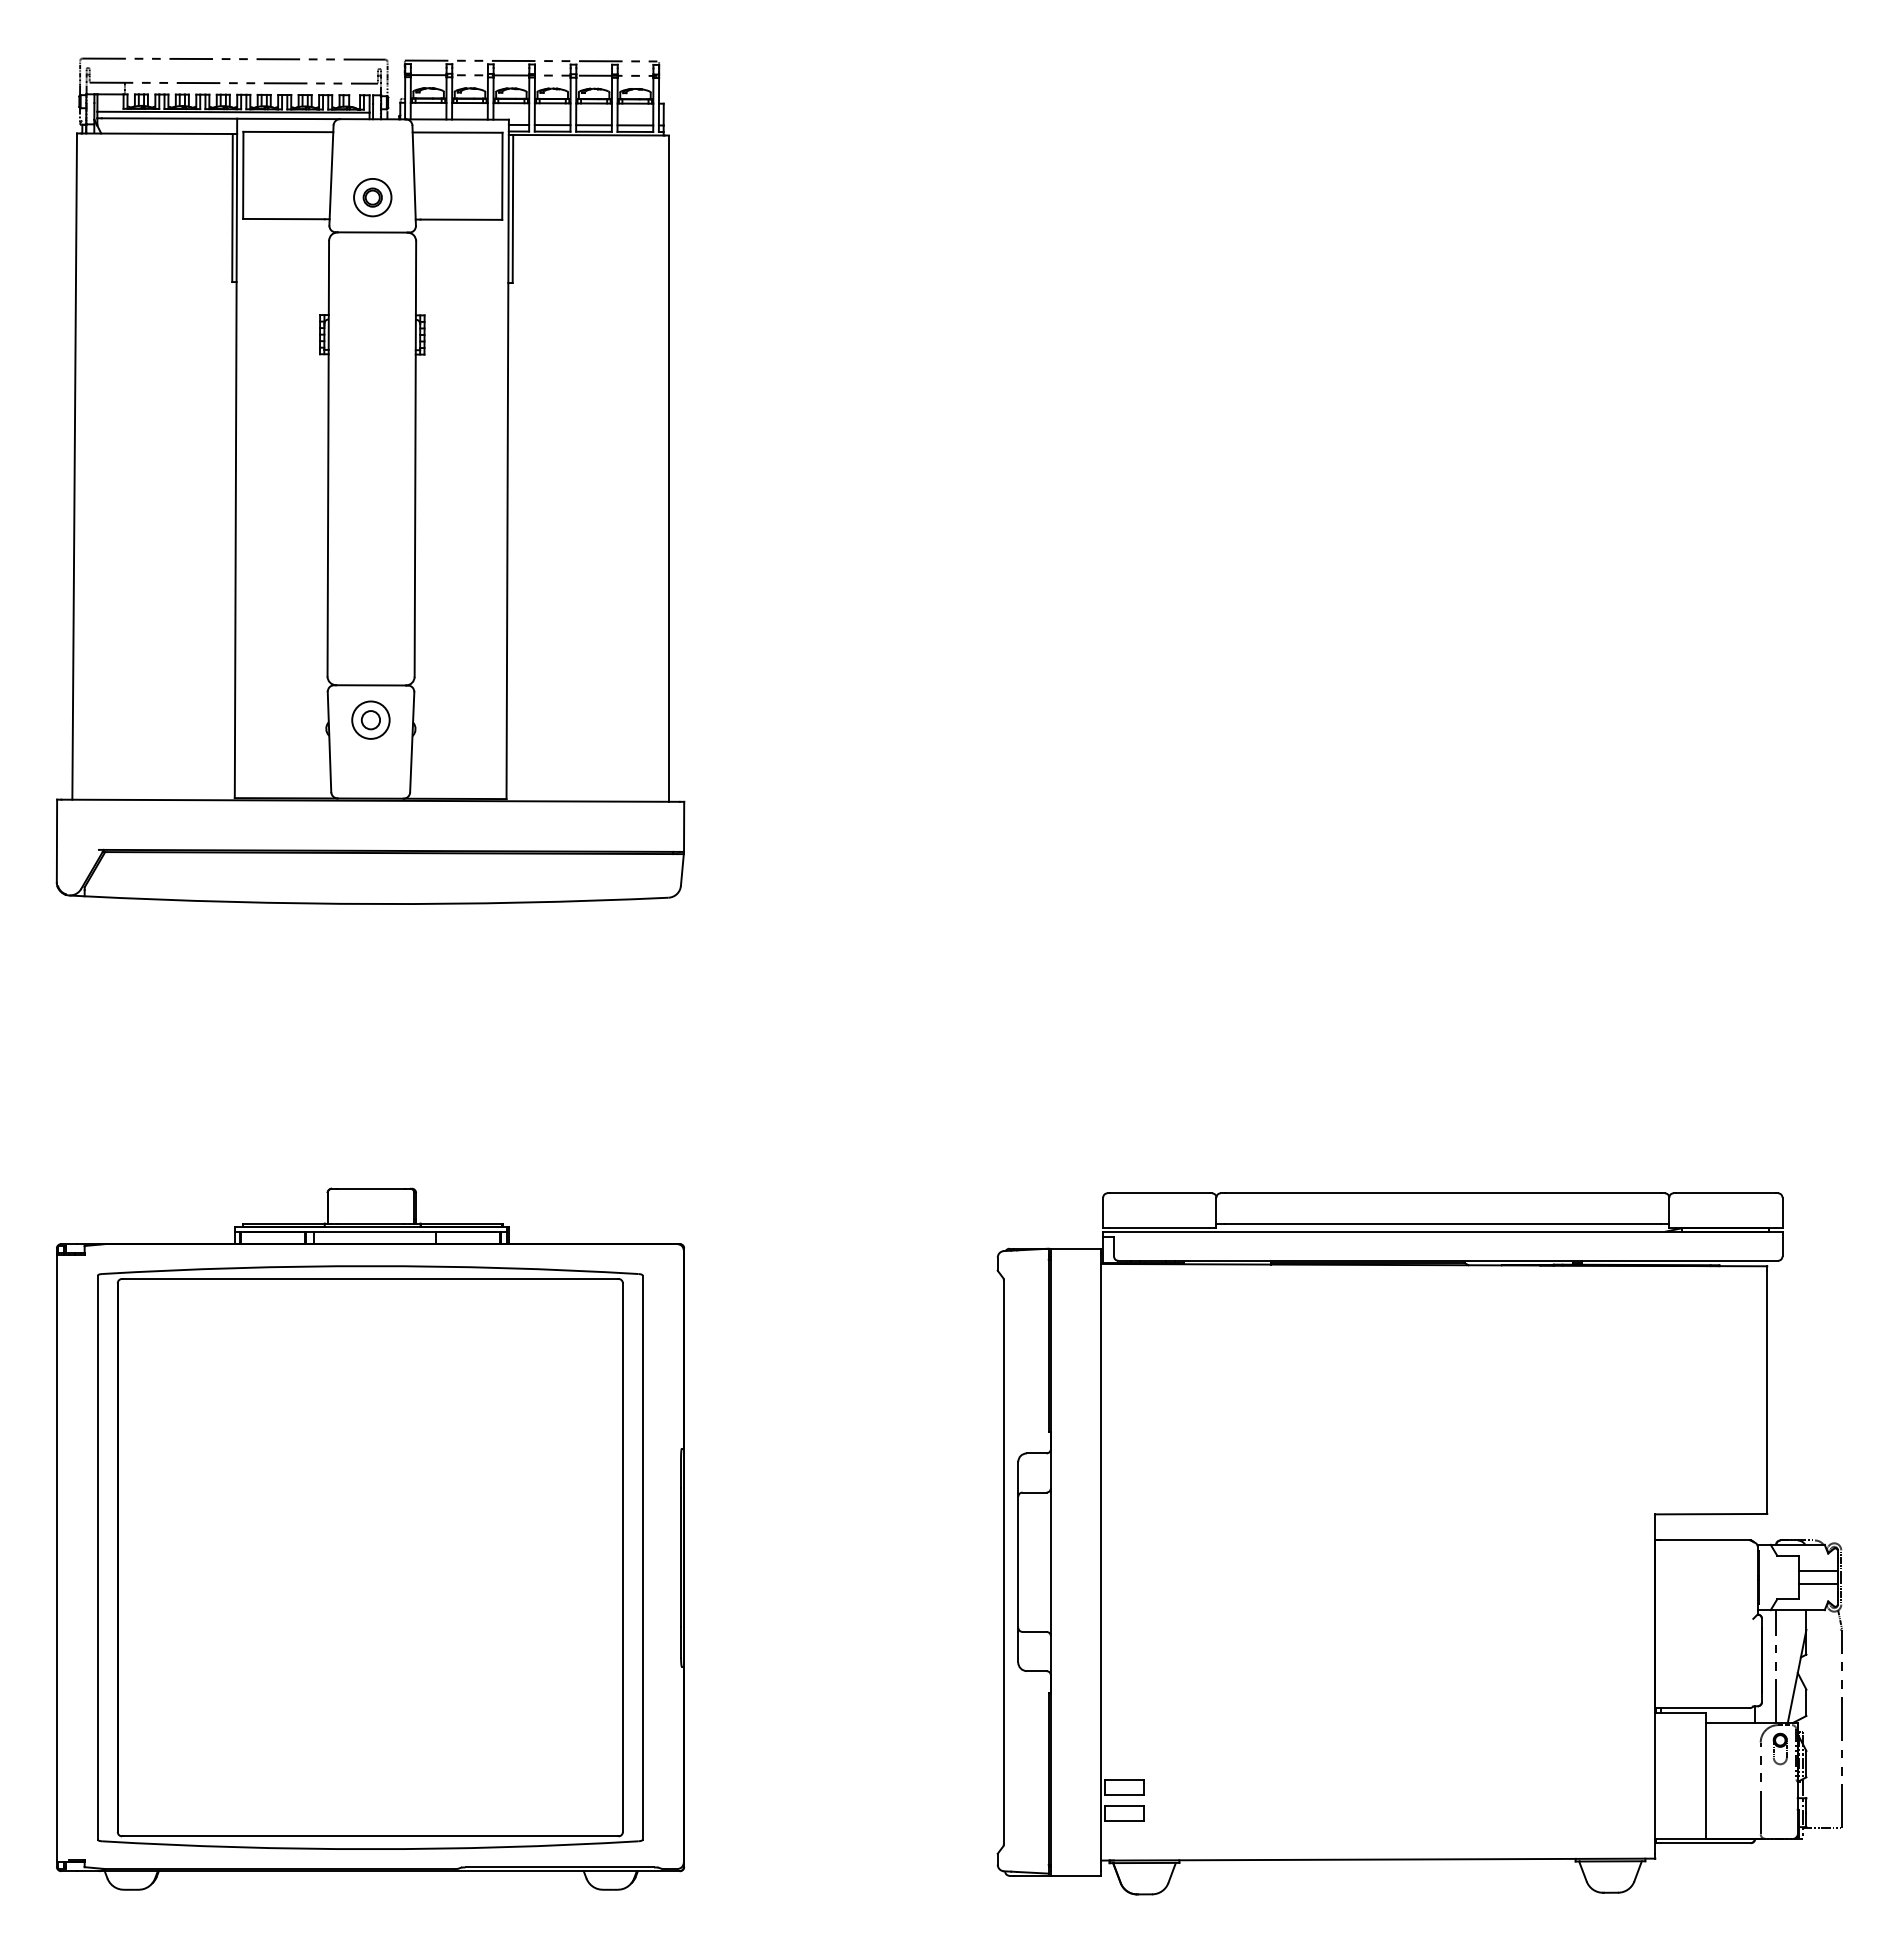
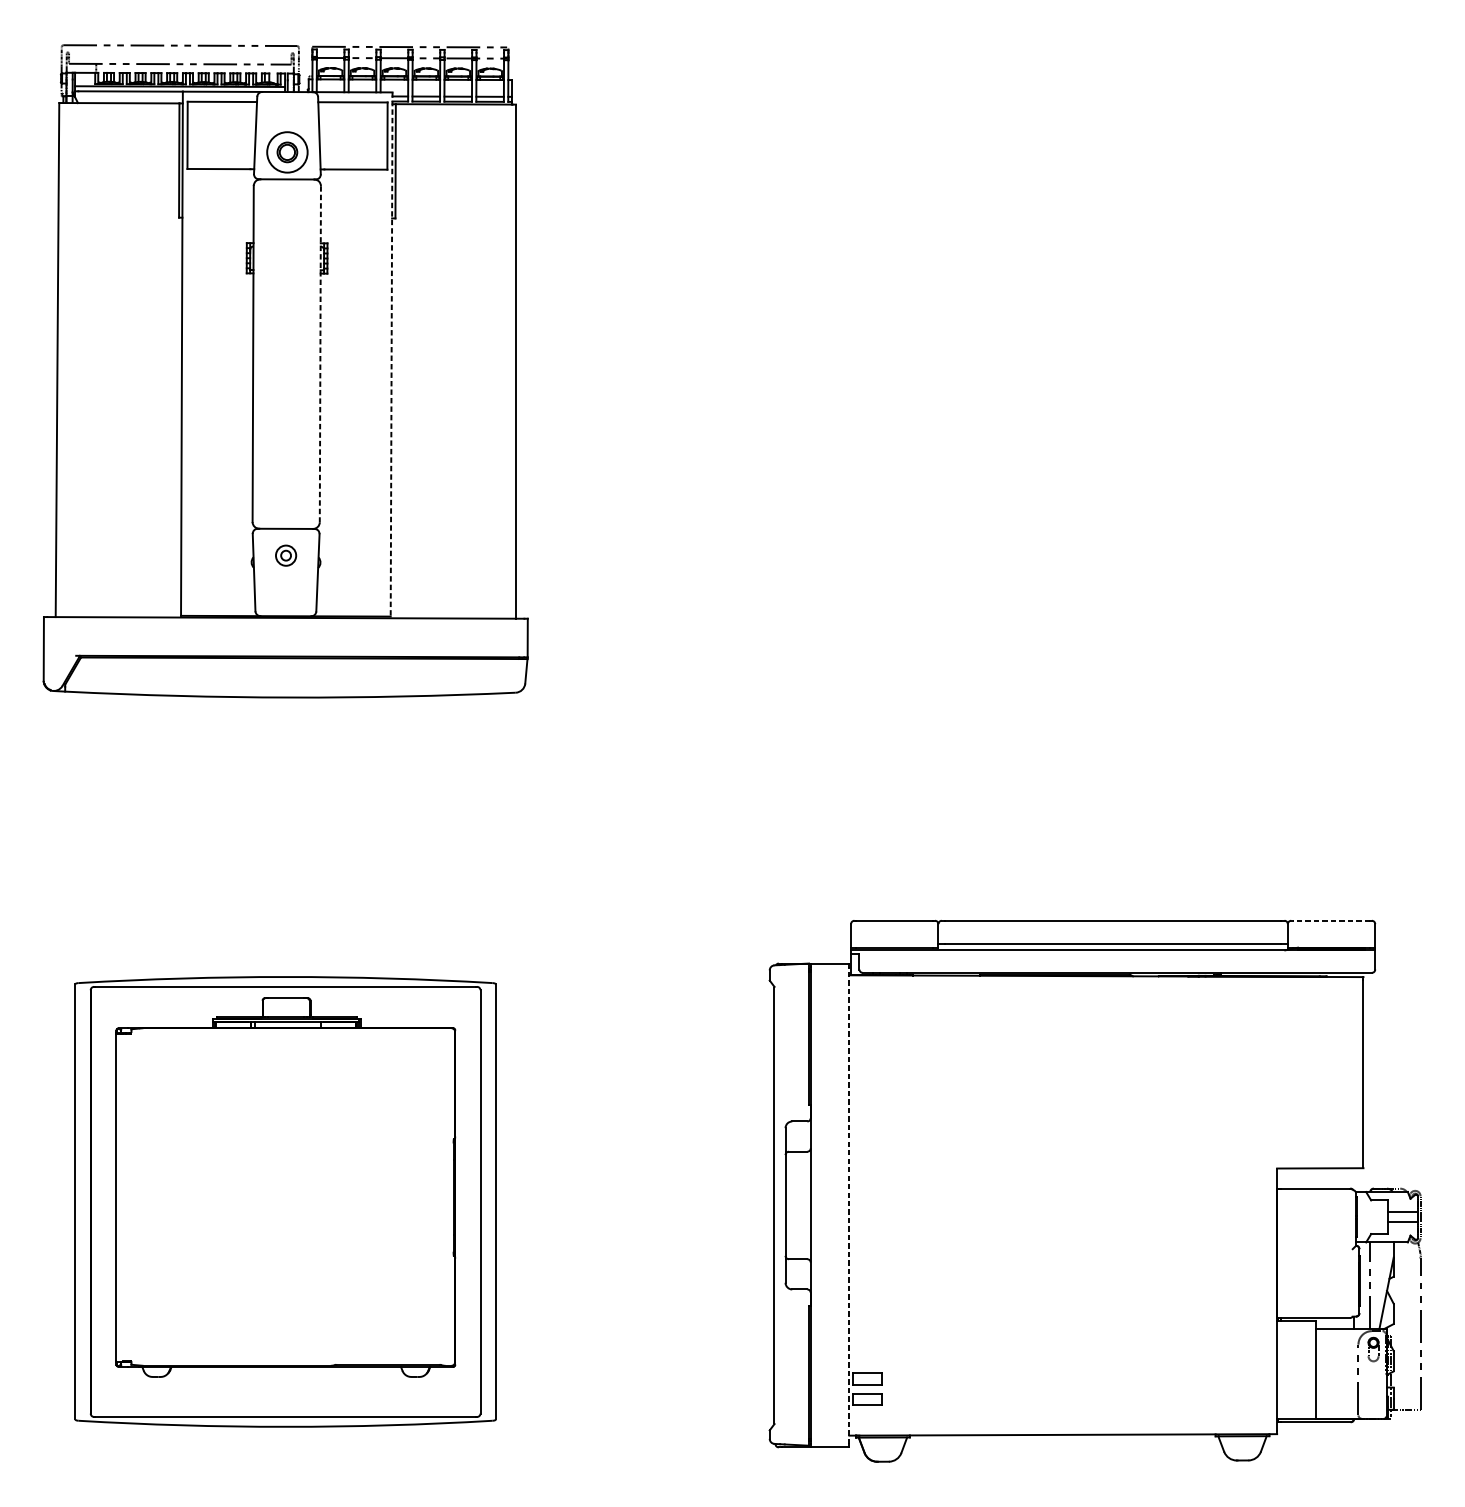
part: (372, 197) -> (287, 152), size x1.4
line: (415, 459) -> (320, 354), solid -> dashed
line: (507, 459) -> (391, 354), solid -> dashed
part: (370, 719) -> (285, 555), size x0.7
line: (1725, 1193) -> (1331, 920), solid -> dashed
part: (370, 1538) -> (285, 1187), size x0.7
line: (1100, 1561) -> (849, 1204), solid -> dashed

